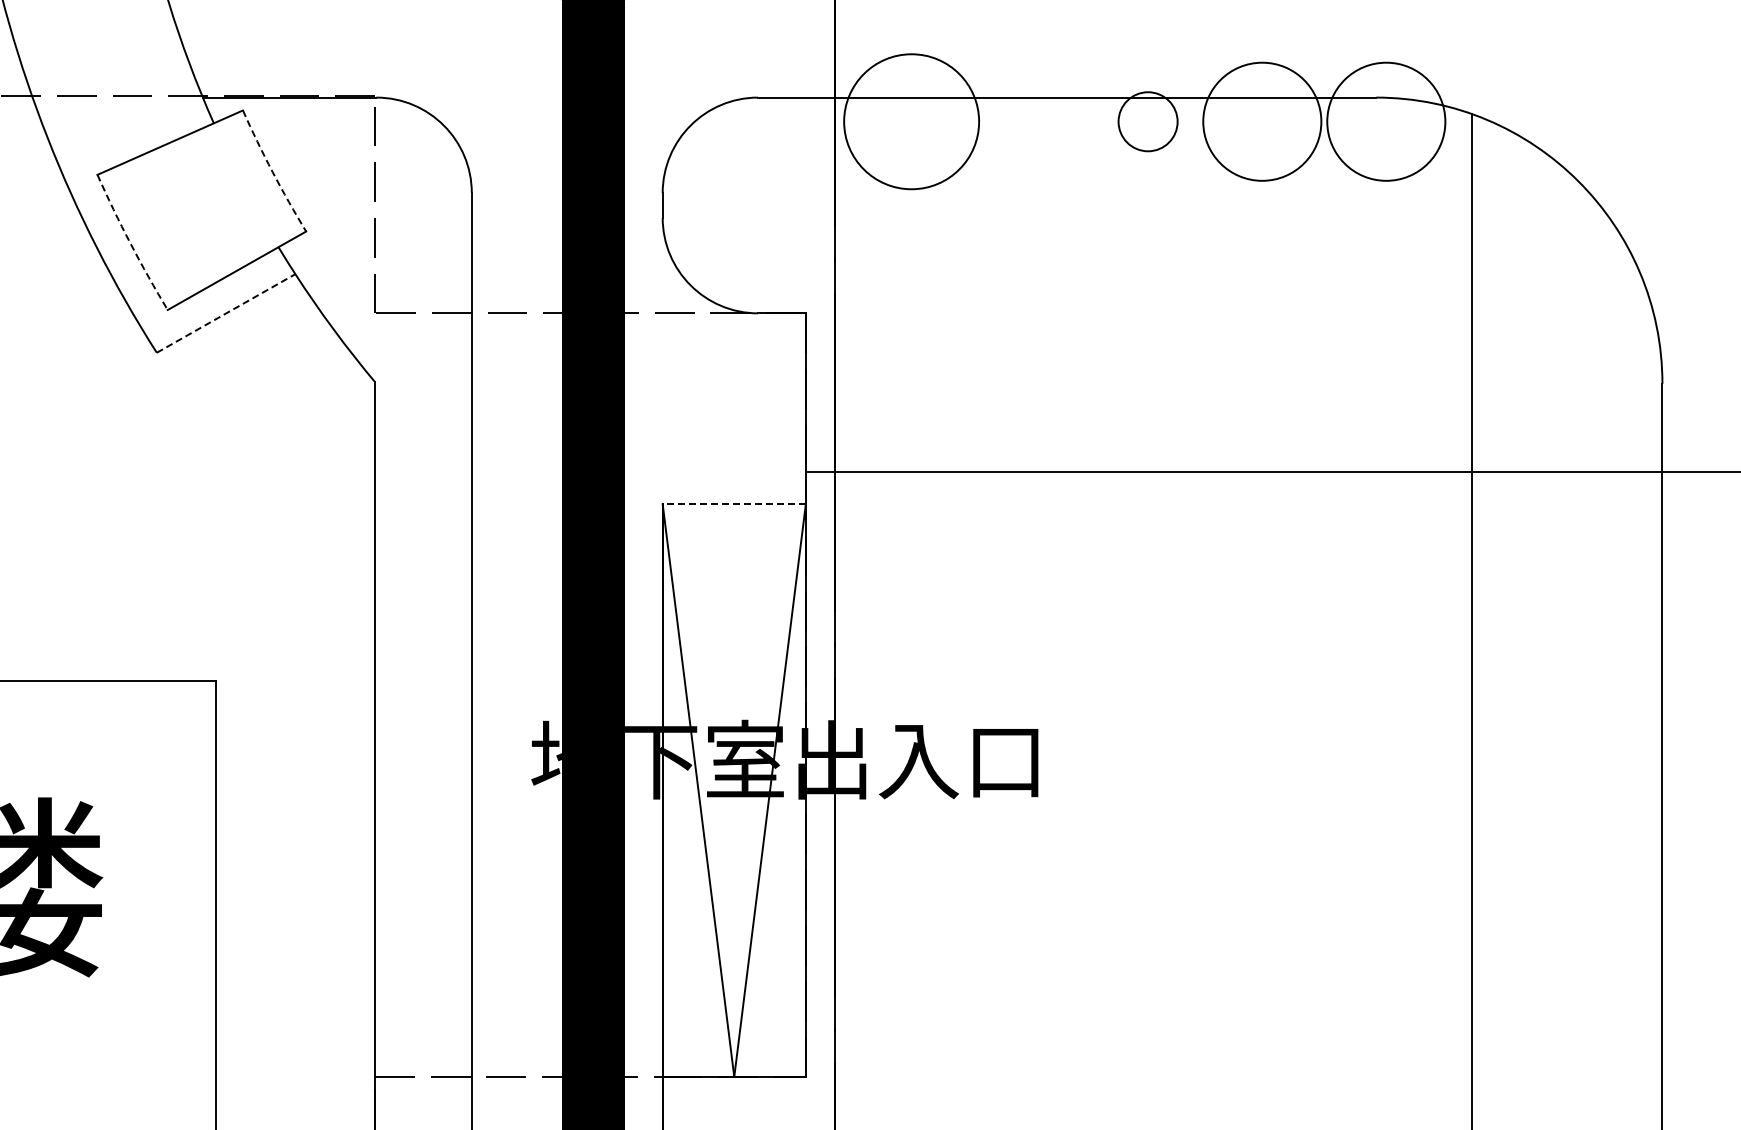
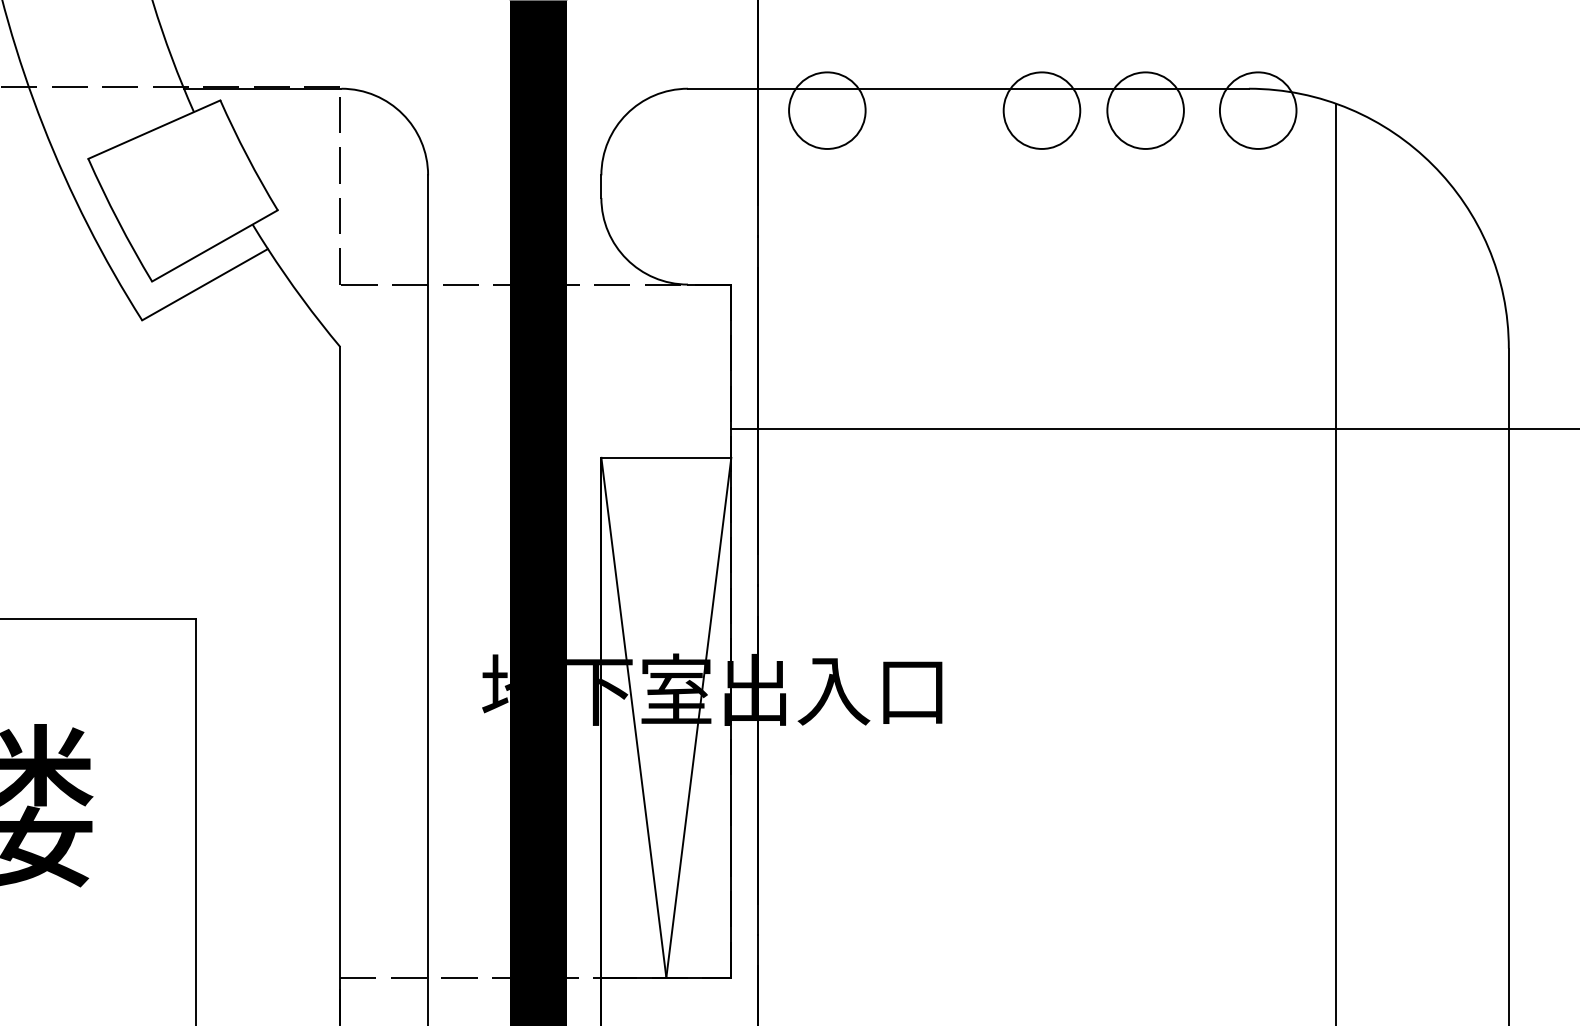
circle: (911, 121) -> (827, 110), size x0.62
circle: (1147, 121) -> (1041, 110), size x1.43
circle: (1262, 121) -> (1145, 110), size x0.71
circle: (1386, 121) -> (1258, 110), size x0.71
arc: (272, 172) -> (247, 156), dashed -> solid
arc: (130, 243) -> (118, 221), dashed -> solid
line: (226, 313) -> (205, 284), dashed -> solid
line: (734, 504) -> (666, 458), dashed -> solid

